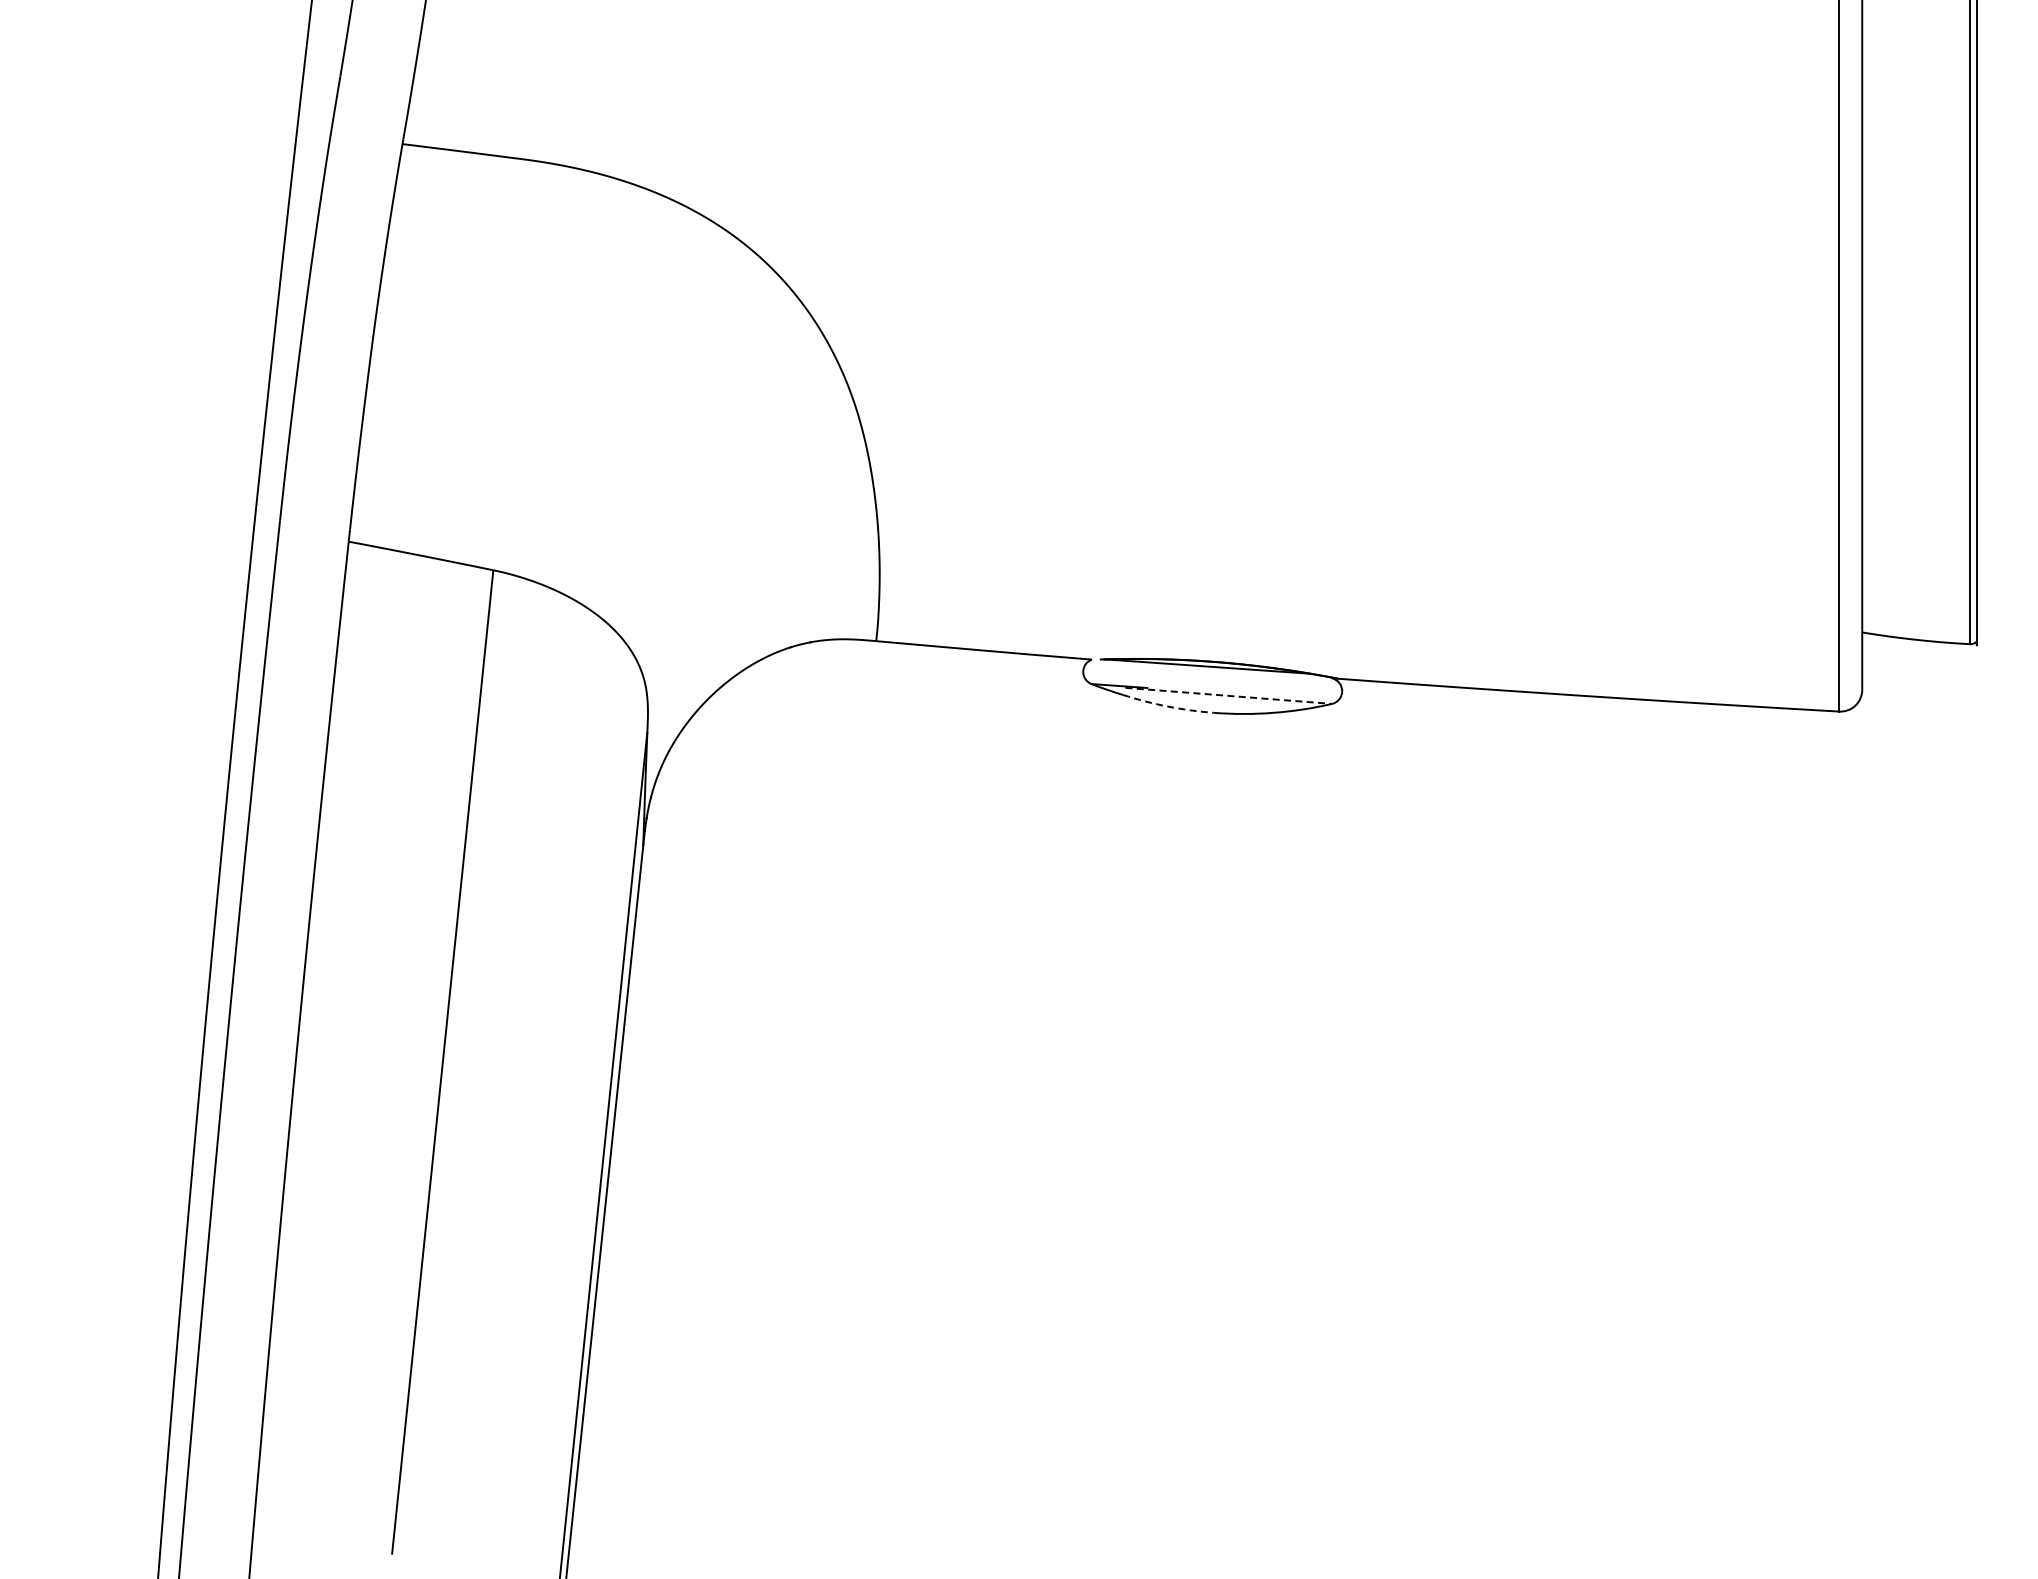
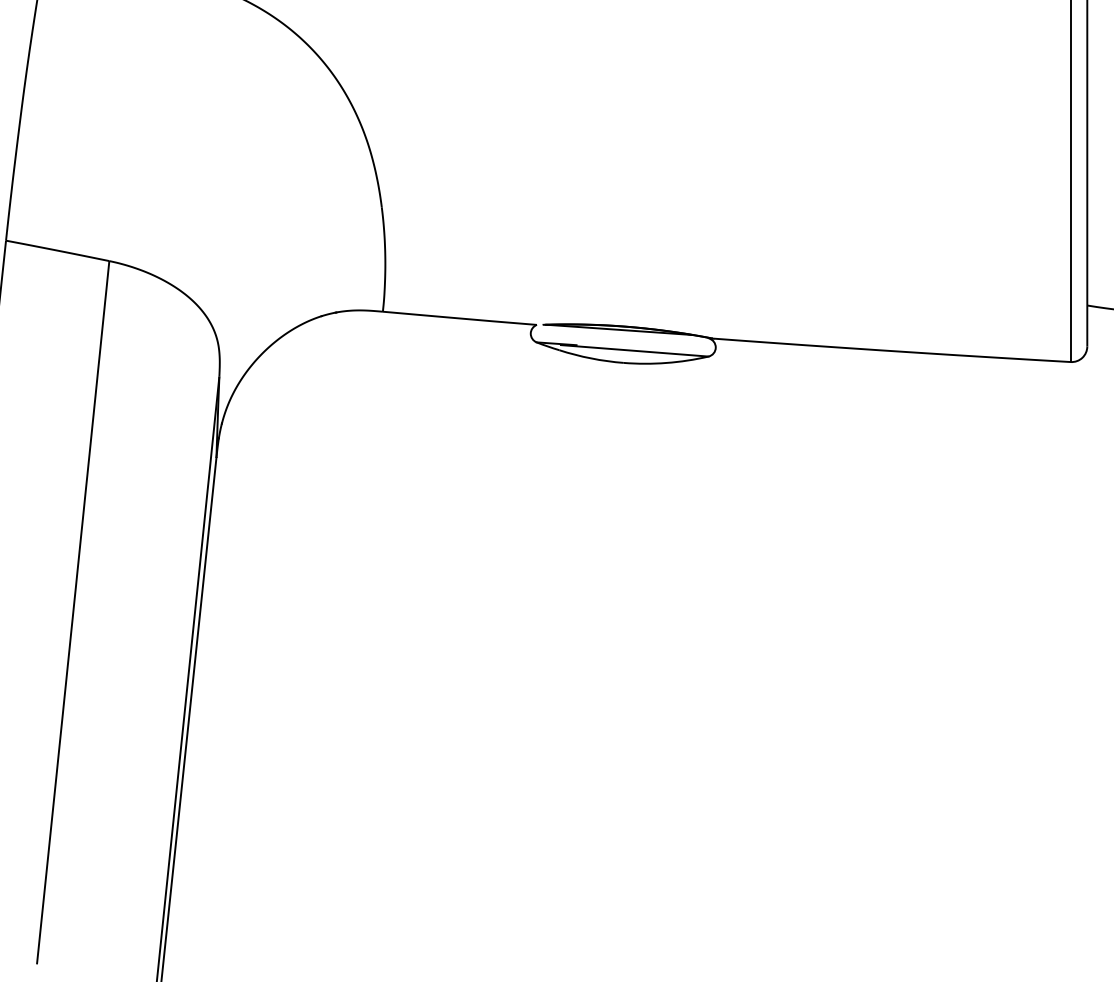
line: (1228, 695) -> (634, 350), dashed -> solid
arc: (1167, 706) -> (590, 358), dashed -> solid

